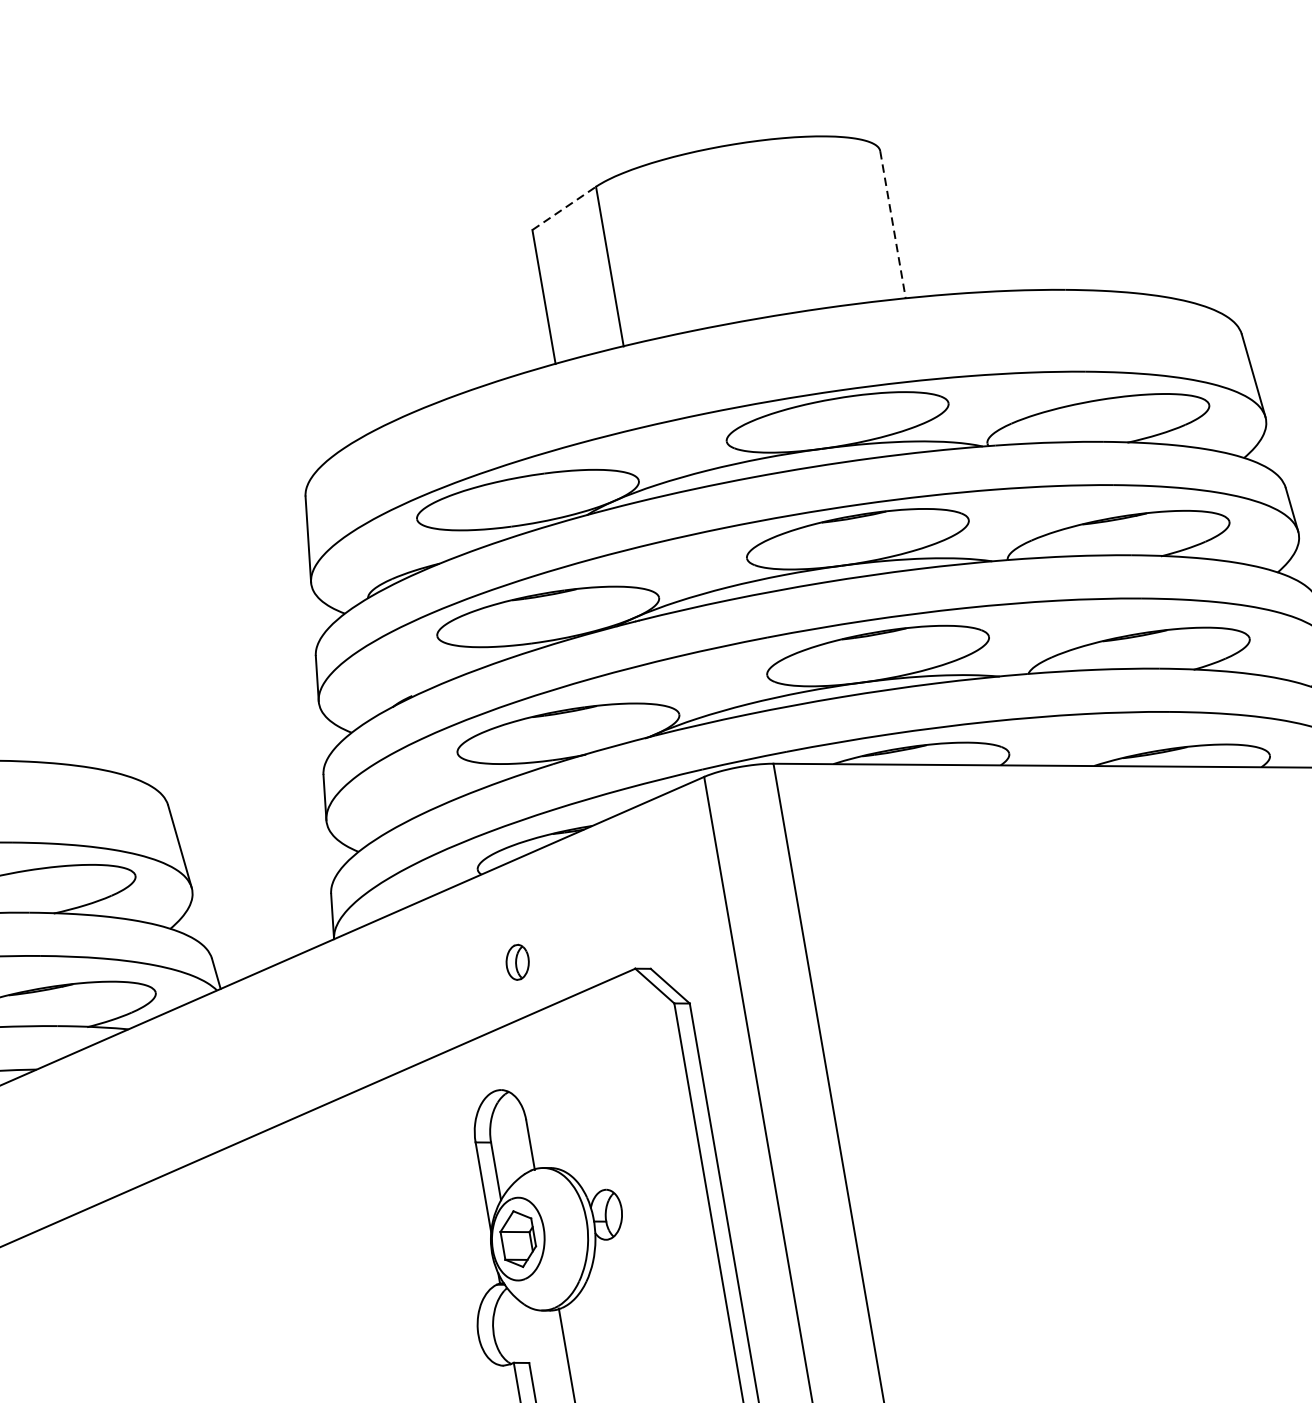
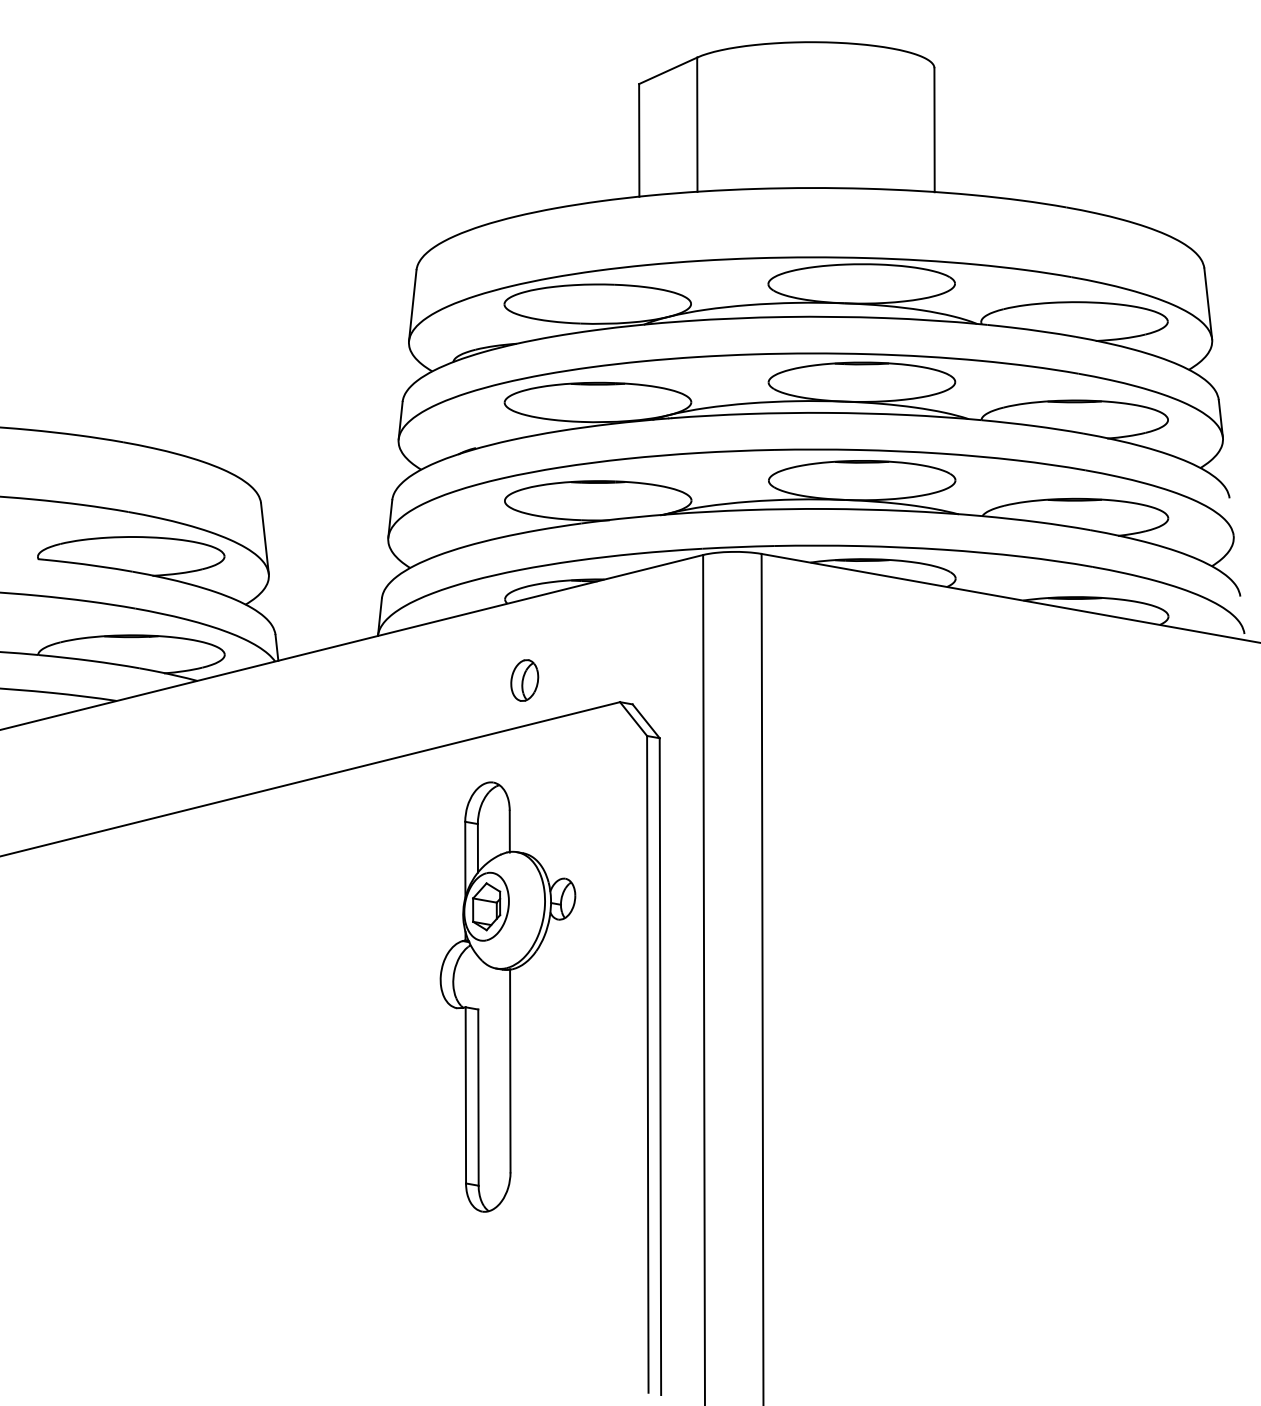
line: (564, 207) -> (668, 70), dashed -> solid
line: (892, 225) -> (934, 130), dashed -> solid
part: (517, 962) -> (524, 680), size x1.43

